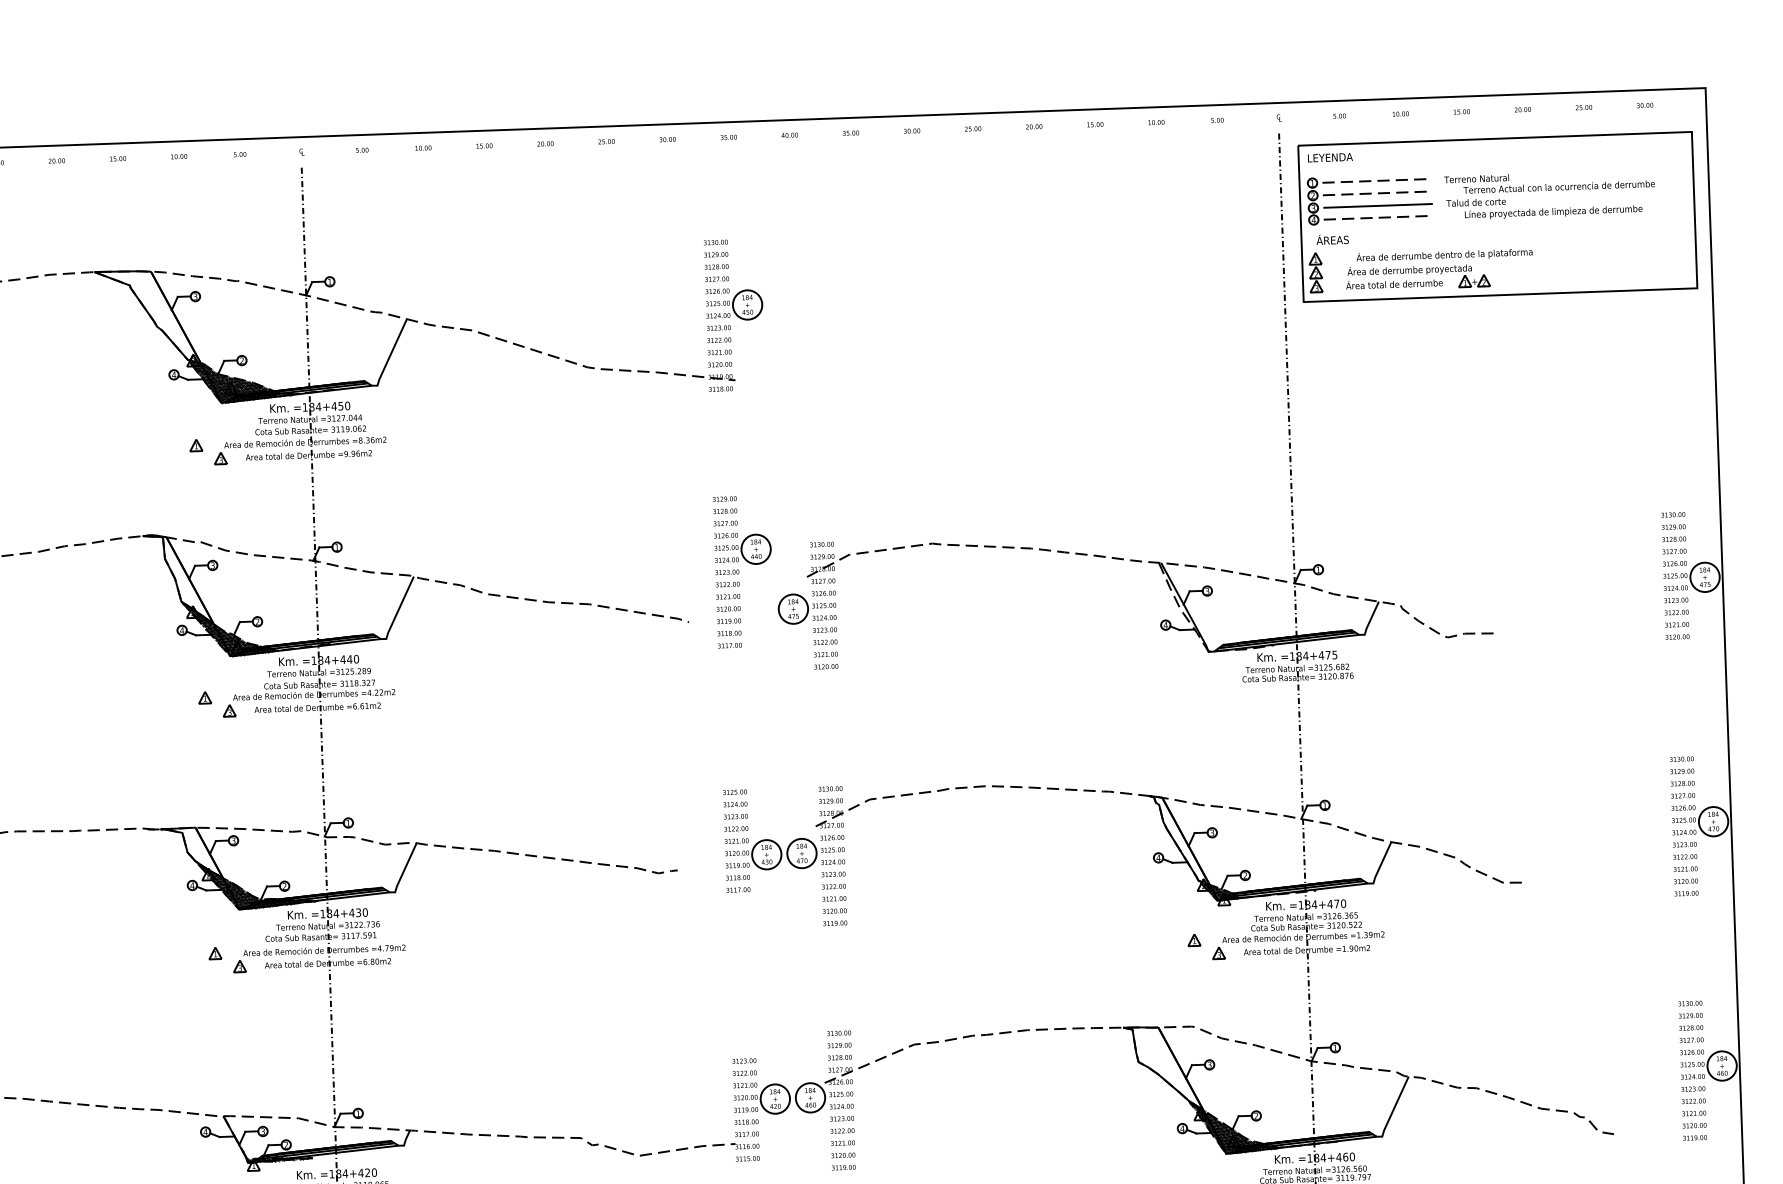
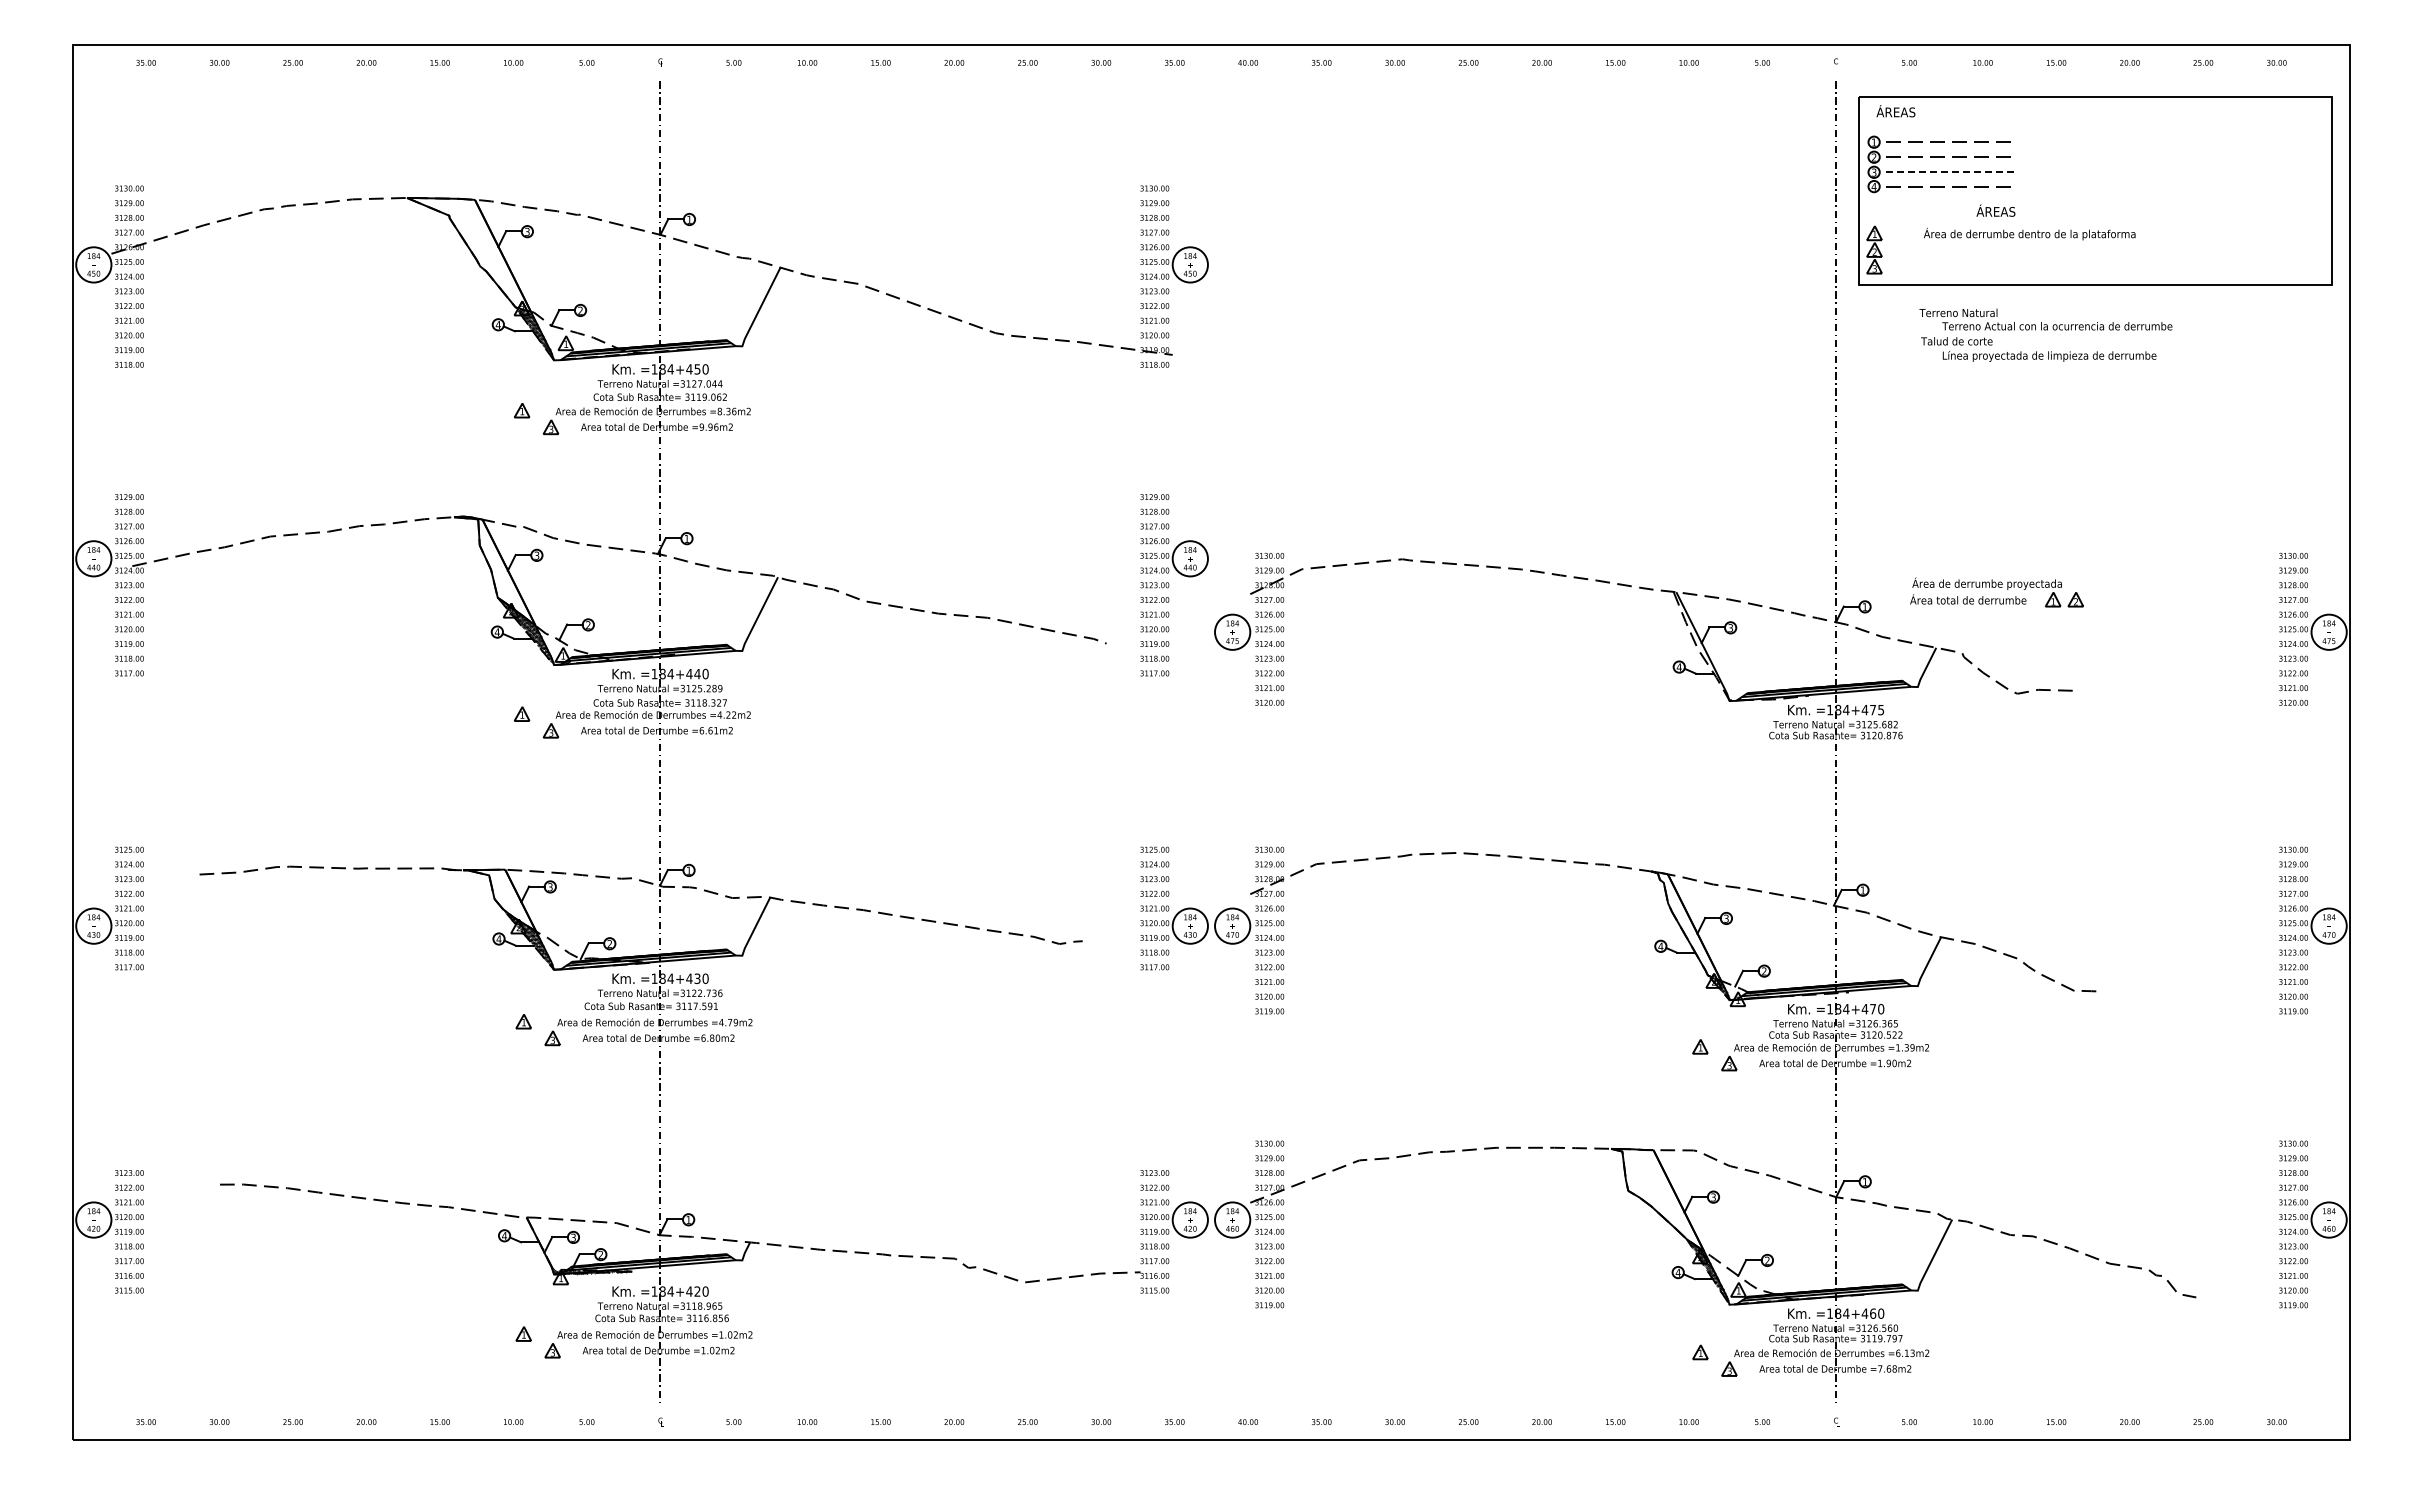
text: (1330, 156) -> (1896, 111), LEYENDA -> ÁREAS
text: (1549, 194) -> (2045, 334), moved
line: (1377, 206) -> (1951, 172), solid -> dashed
text: (1332, 239) -> (1995, 210), moved
part: (1417, 277) -> (1996, 592), moved
hatch: (246, 382) -> (585, 336), removed
hatch: (245, 640) -> (573, 646), removed
hatch: (269, 892) -> (591, 950), removed
hatch: (1224, 892) -> (1738, 990), removed
hatch: (1240, 1130) -> (1747, 1277), removed

